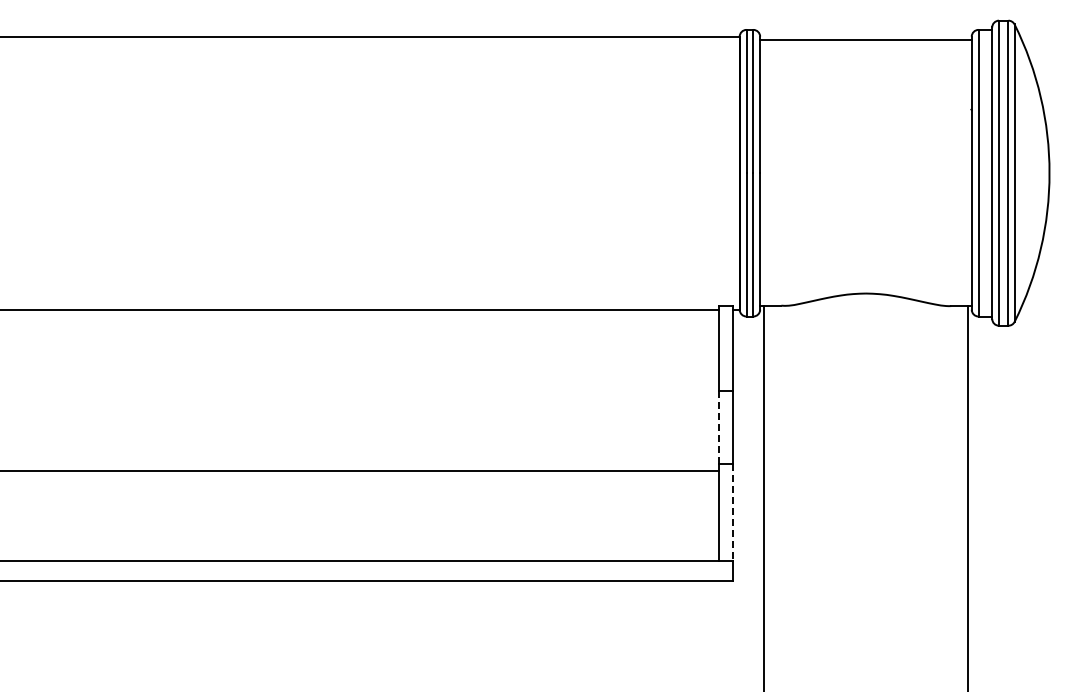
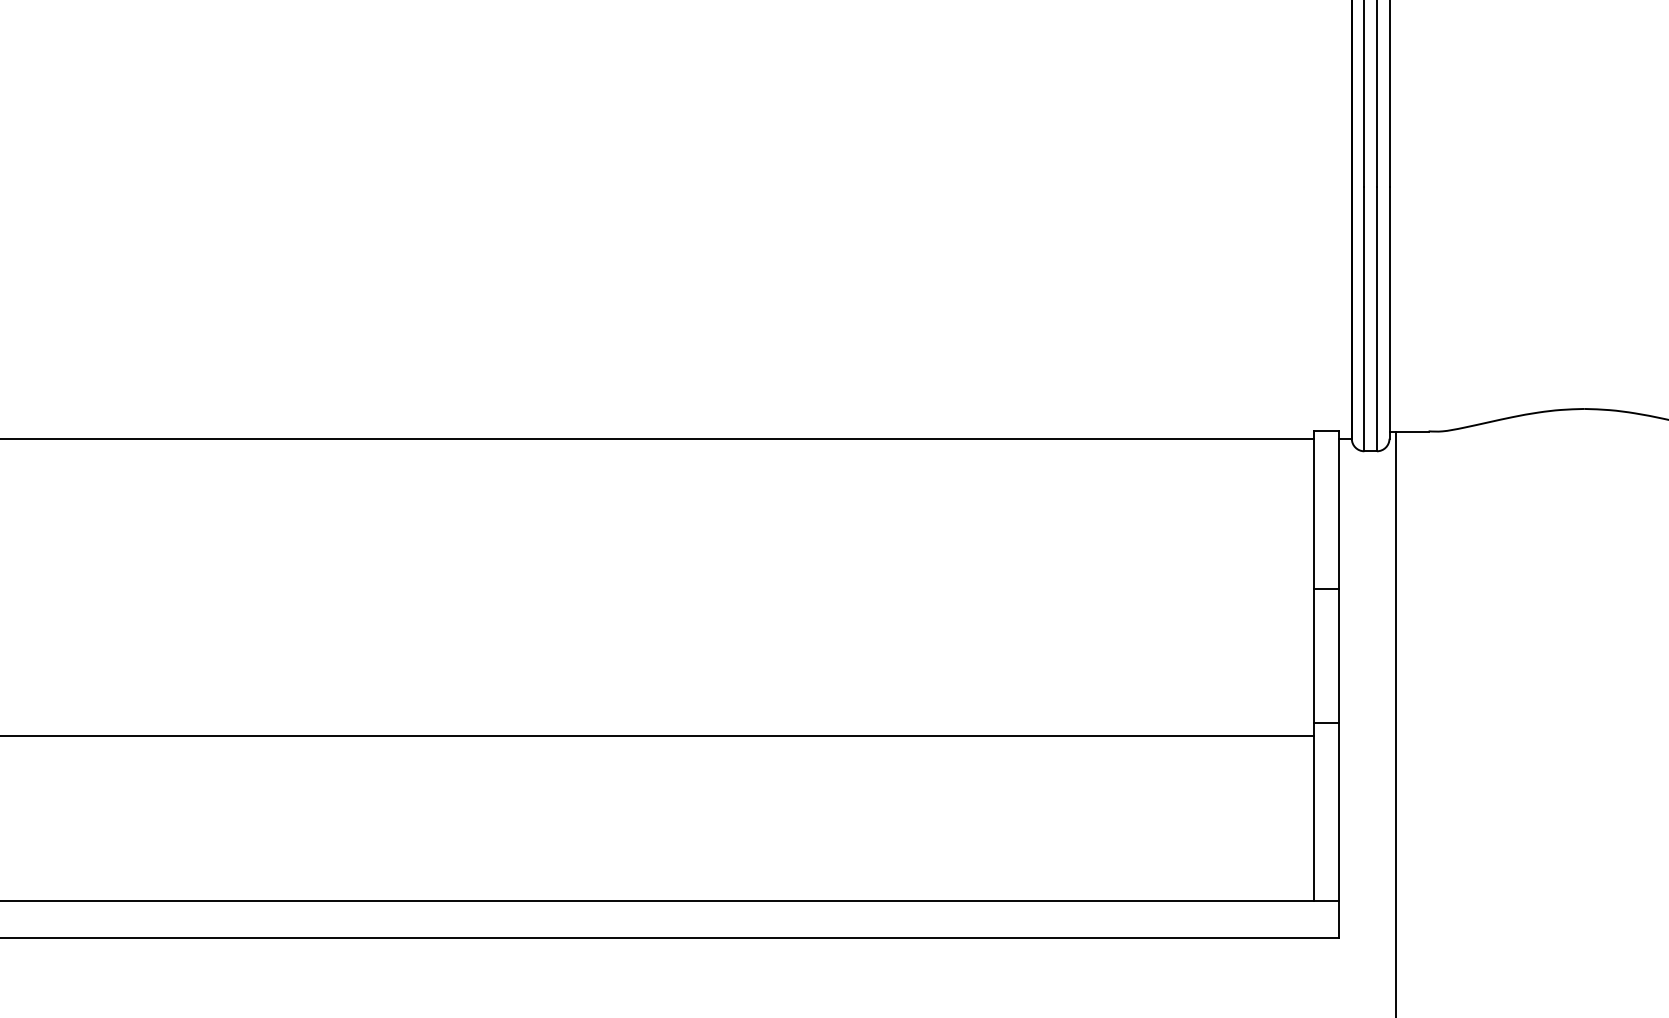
line: (719, 428) -> (1314, 657), dashed -> solid
line: (732, 512) -> (1338, 812), dashed -> solid

